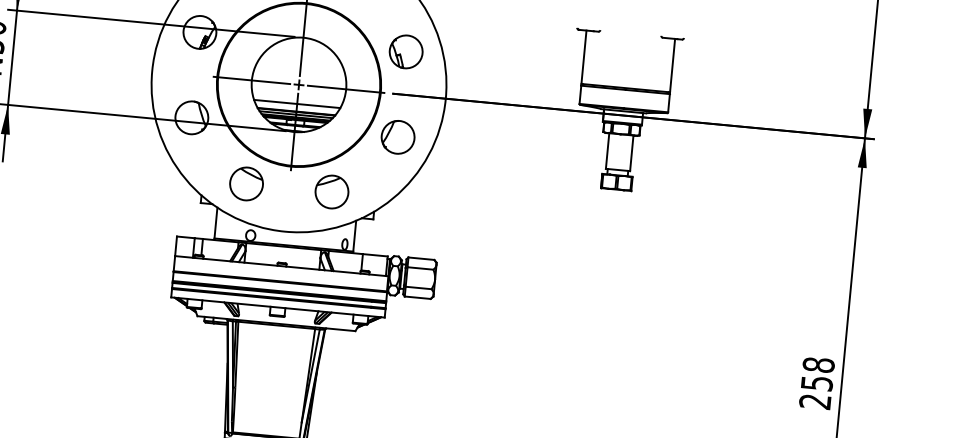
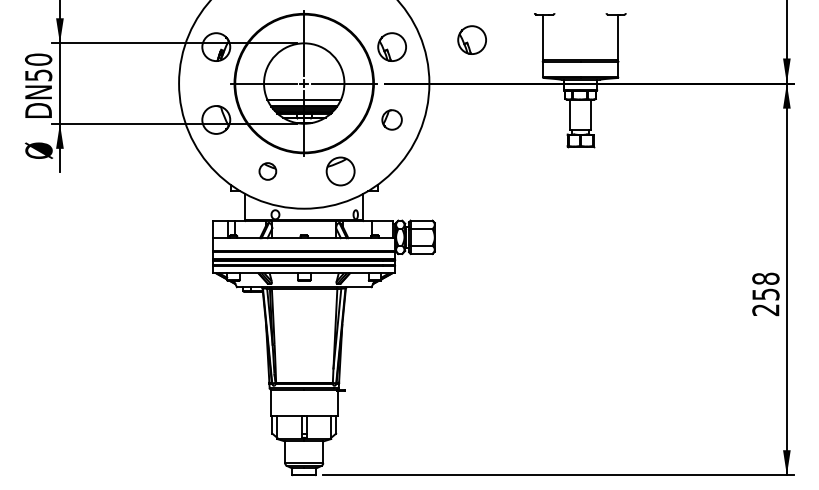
part: (500, 51) -> (471, 39), added
part: (397, 136) -> (391, 119), size x0.7
part: (246, 183) -> (267, 171), size x0.6

